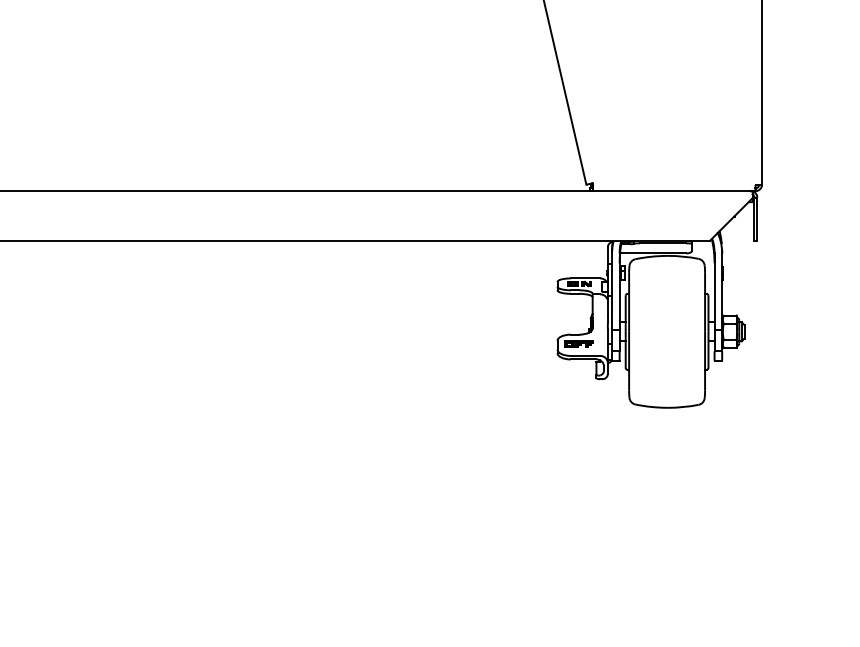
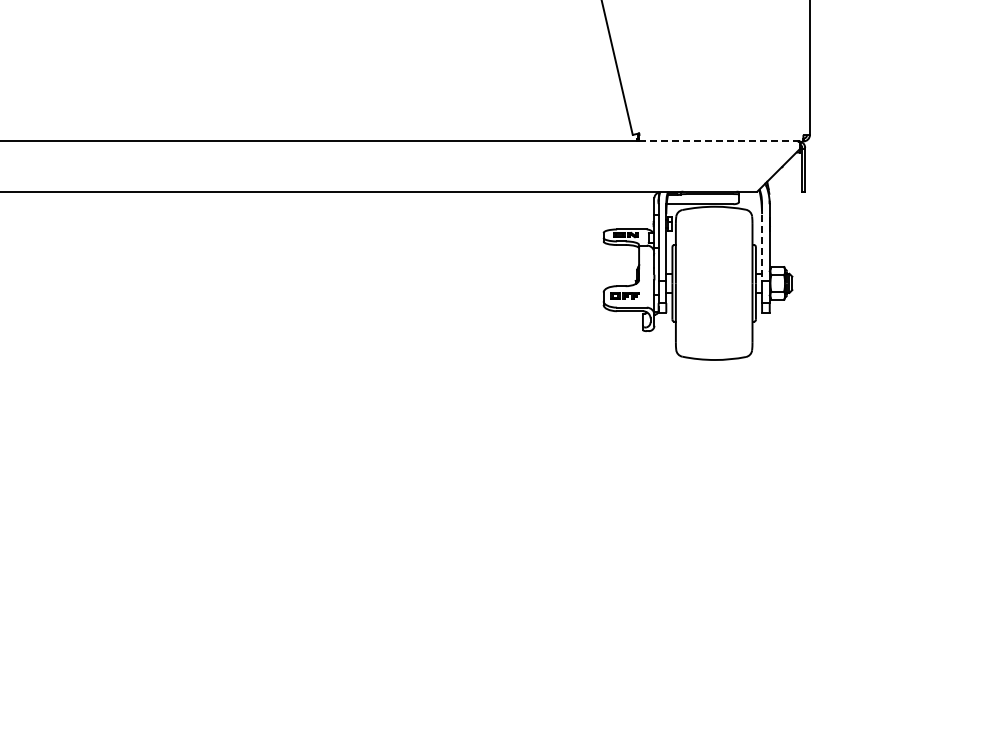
line: (674, 191) -> (721, 141), solid -> dashed
line: (714, 292) -> (762, 243), solid -> dashed

